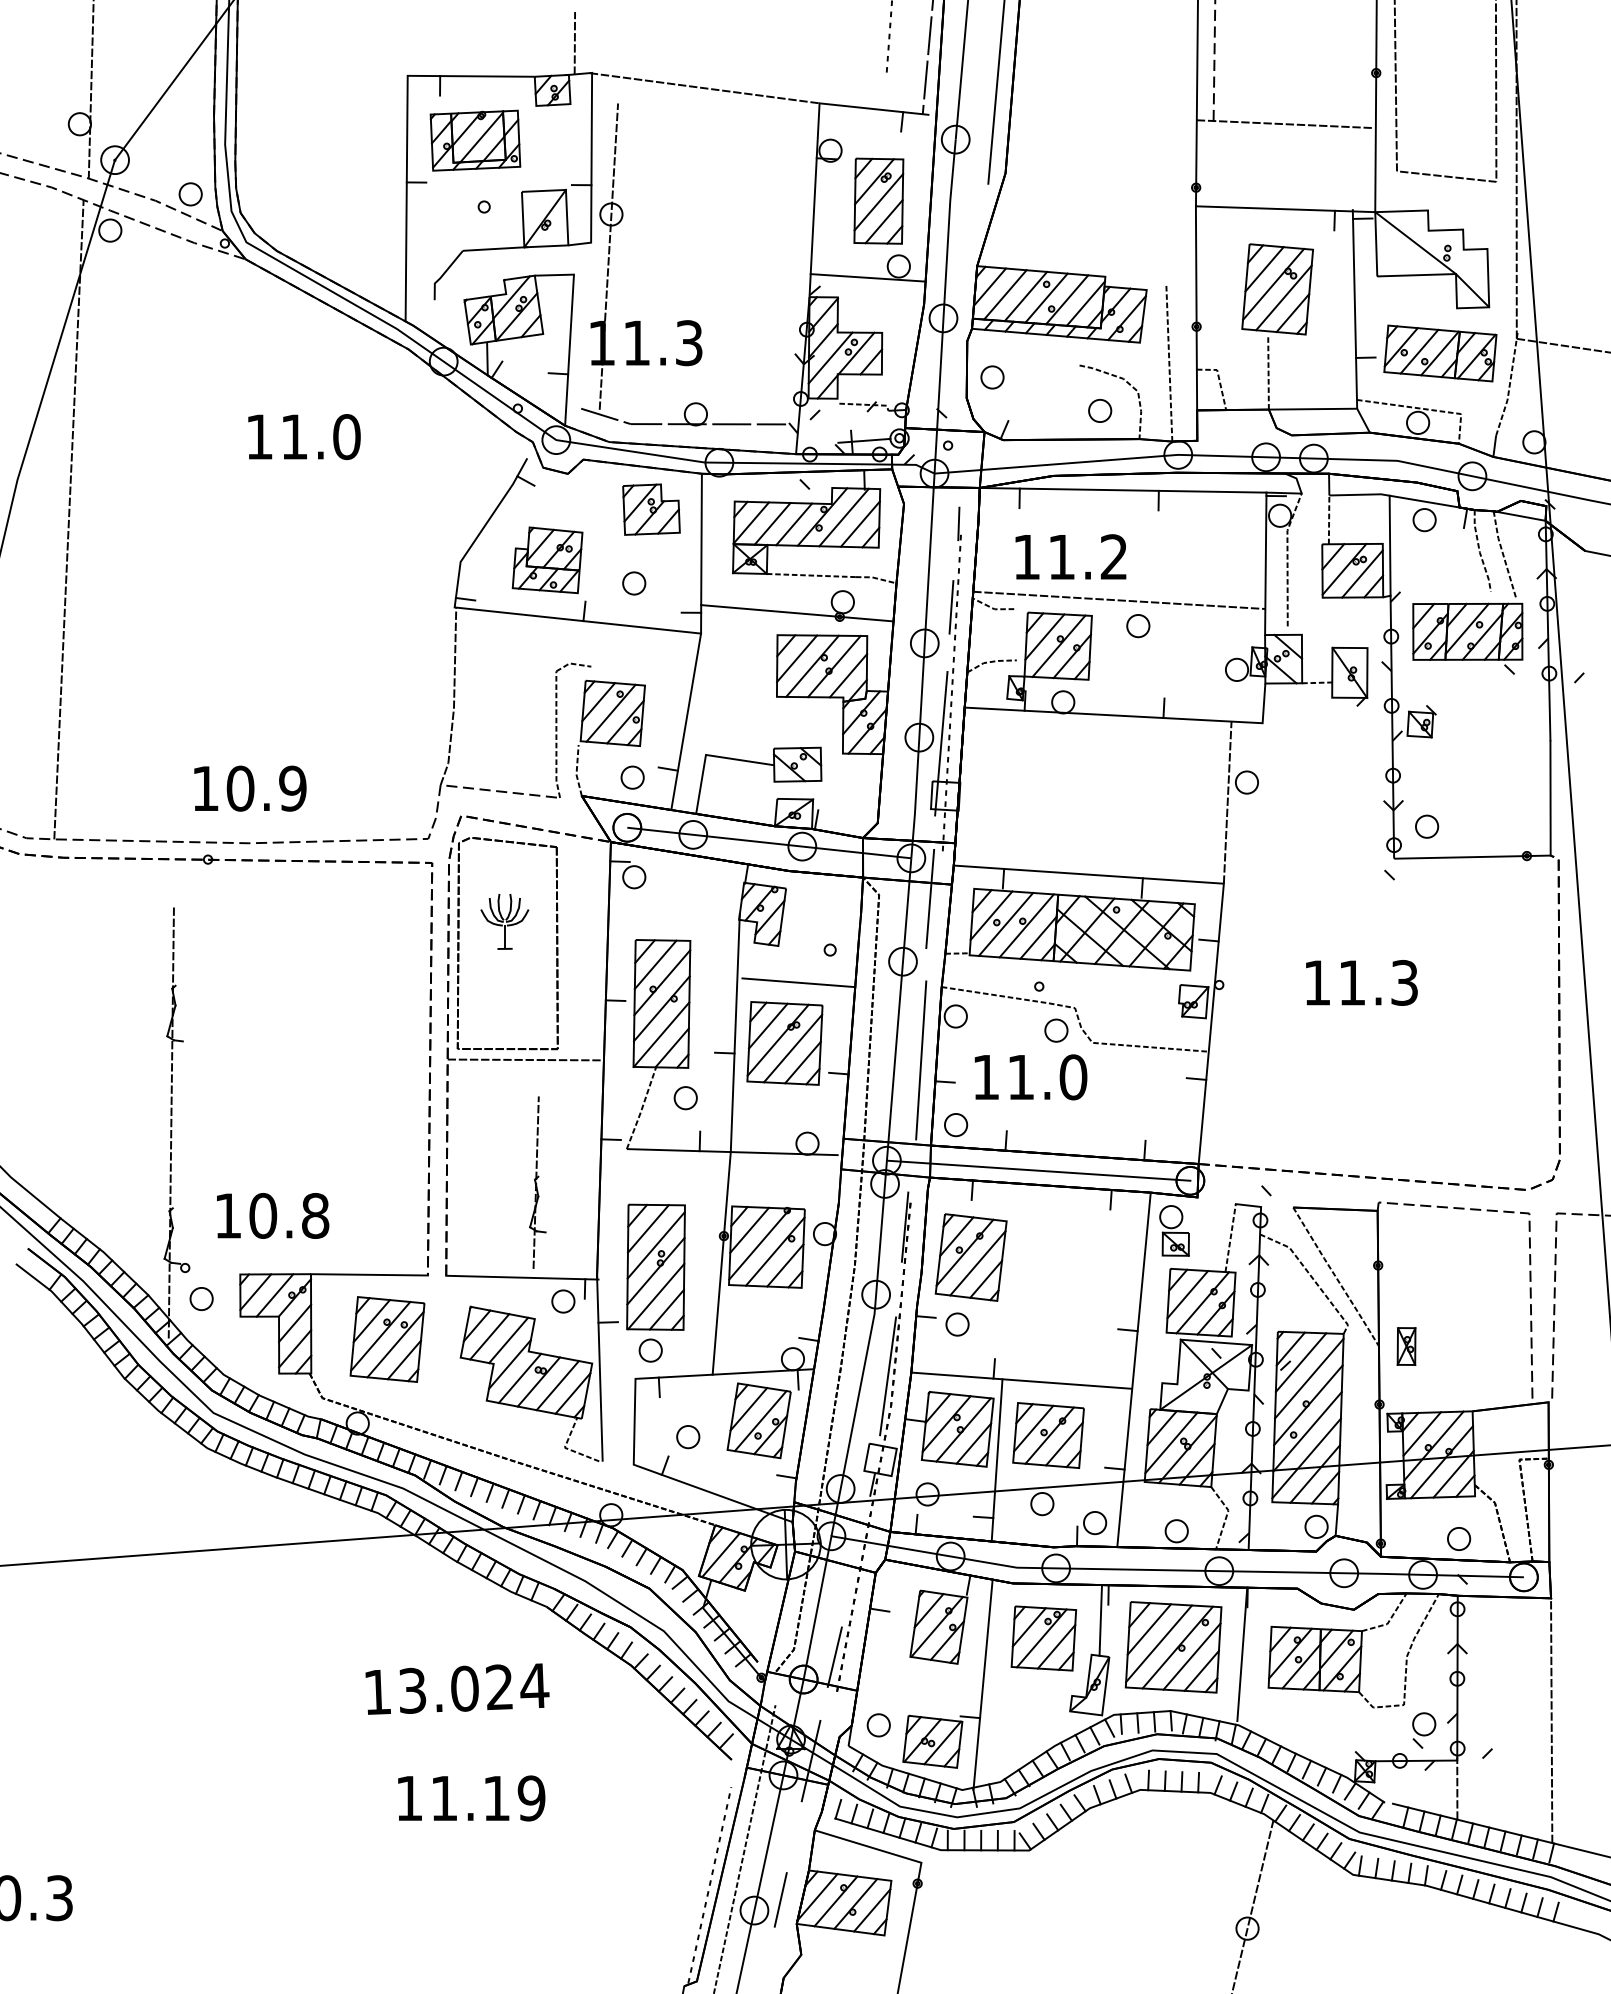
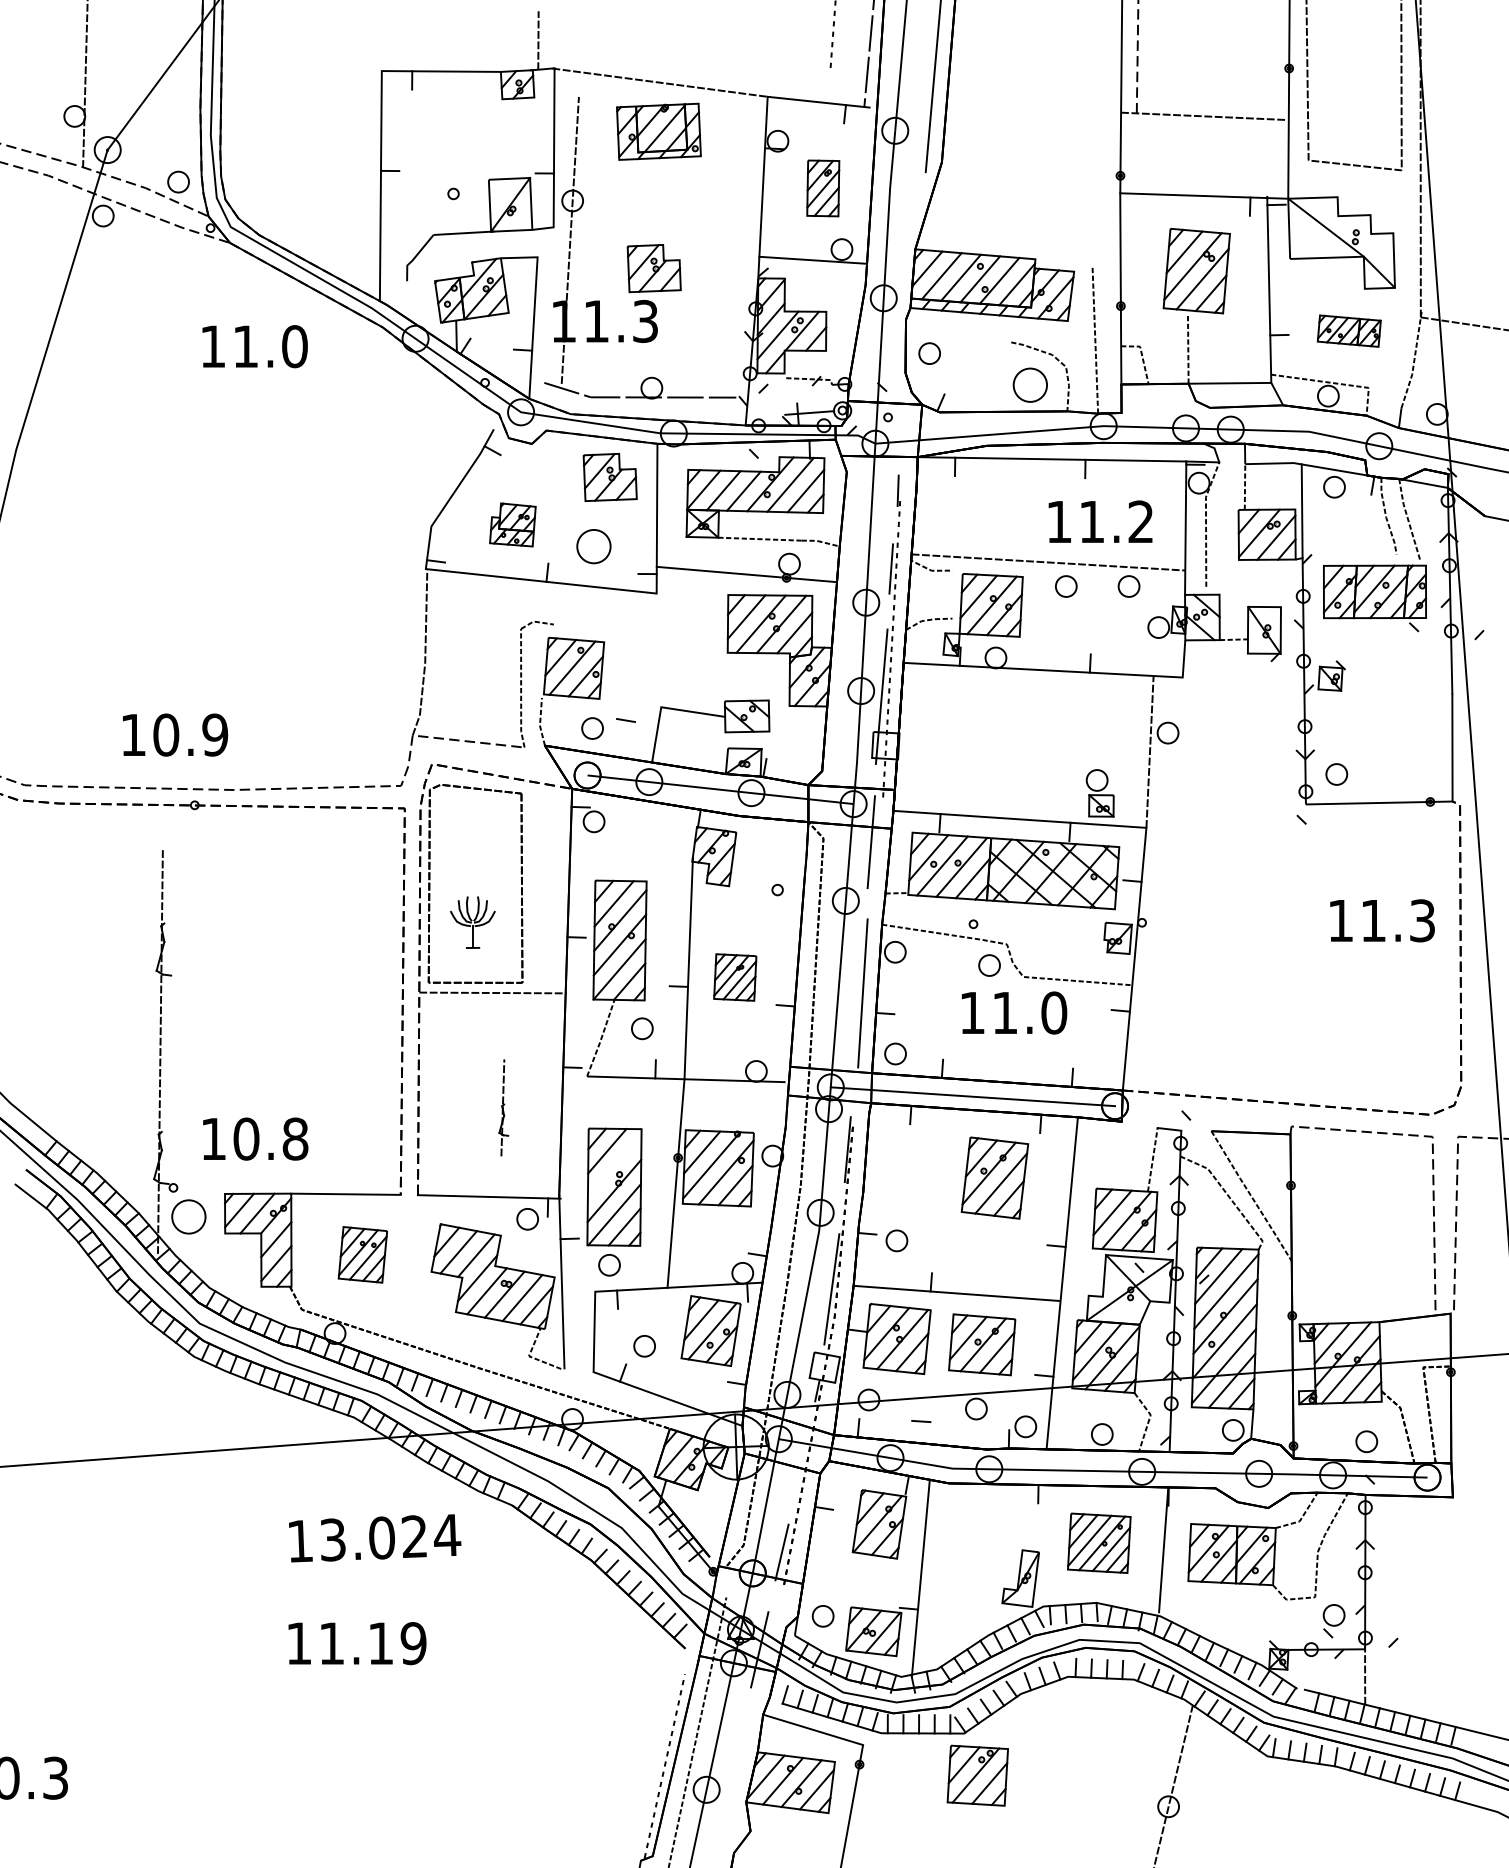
part: (475, 140) -> (658, 131), moved
part: (878, 200) -> (822, 187), size x0.7
part: (698, 286) -> (654, 268), added
part: (1440, 353) -> (1349, 331), size x0.6
part: (1100, 410) -> (1030, 384), size x1.6
text: (304, 437) -> (255, 347), moved
line: (68, 519) -> (64, 486), removed
text: (1070, 556) -> (1100, 521), moved
part: (547, 560) -> (512, 525), size x0.7
part: (634, 583) -> (594, 546), size x1.6
part: (1205, 626) -> (1129, 586), added
line: (686, 721) -> (643, 675), removed
text: (250, 788) -> (175, 734), moved
part: (504, 921) -> (472, 922), moved
line: (798, 982) -> (747, 920), removed
text: (1361, 982) -> (1382, 920), moved
part: (784, 1043) -> (734, 977), size x0.6
text: (1030, 1077) -> (1013, 1013), moved
part: (537, 1182) -> (503, 1107), size x0.6
part: (1174, 1230) -> (1100, 793), moved
line: (655, 1245) -> (613, 1166), removed
part: (970, 1257) -> (994, 1178), moved
part: (201, 1298) -> (188, 1216), size x1.6
part: (387, 1339) -> (362, 1254), size x0.7
part: (1406, 1346) -> (1317, 1261), removed
line: (996, 1460) -> (933, 1368), removed
line: (1100, 1620) -> (1030, 1518), removed
part: (1043, 1638) -> (977, 1775), moved
part: (1173, 1647) -> (1099, 1543), size x0.7
text: (457, 1688) -> (375, 1537), moved
line: (1551, 1720) -> (1453, 1611), removed
text: (471, 1798) -> (357, 1643), moved
line: (780, 1899) -> (731, 1779), removed

